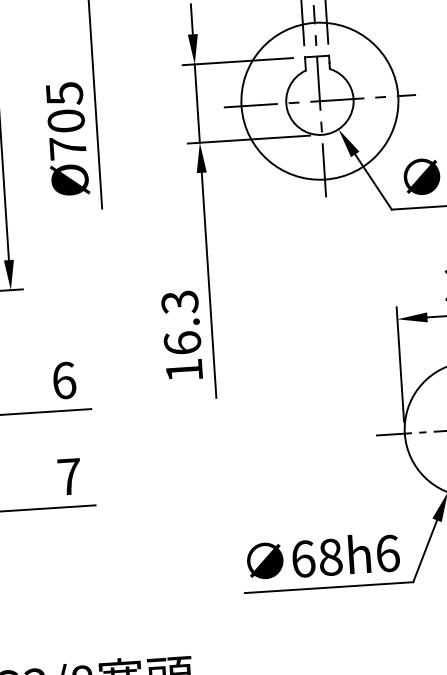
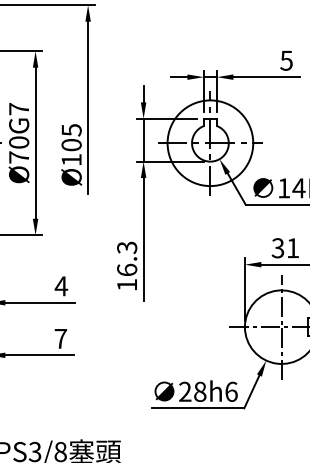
text: (67, 147) -> (71, 159), Ø705 -> Ø105
text: (64, 380) -> (61, 286), 6 -> 4
text: (303, 558) -> (185, 391), 68h6 -> 28h6

